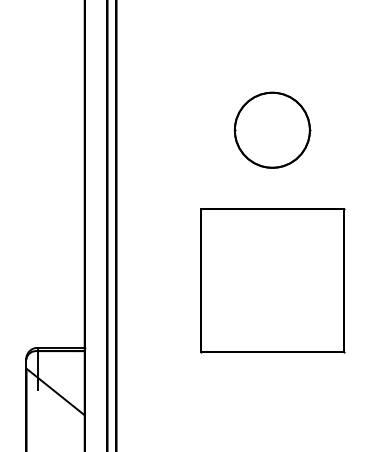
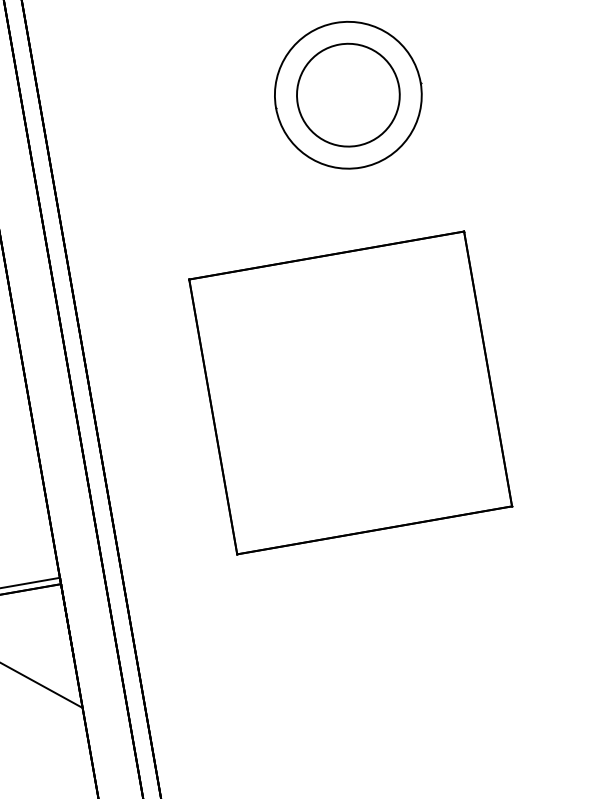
circle: (271, 129) -> (346, 94), size x0.7
part: (272, 280) -> (350, 393), moved

